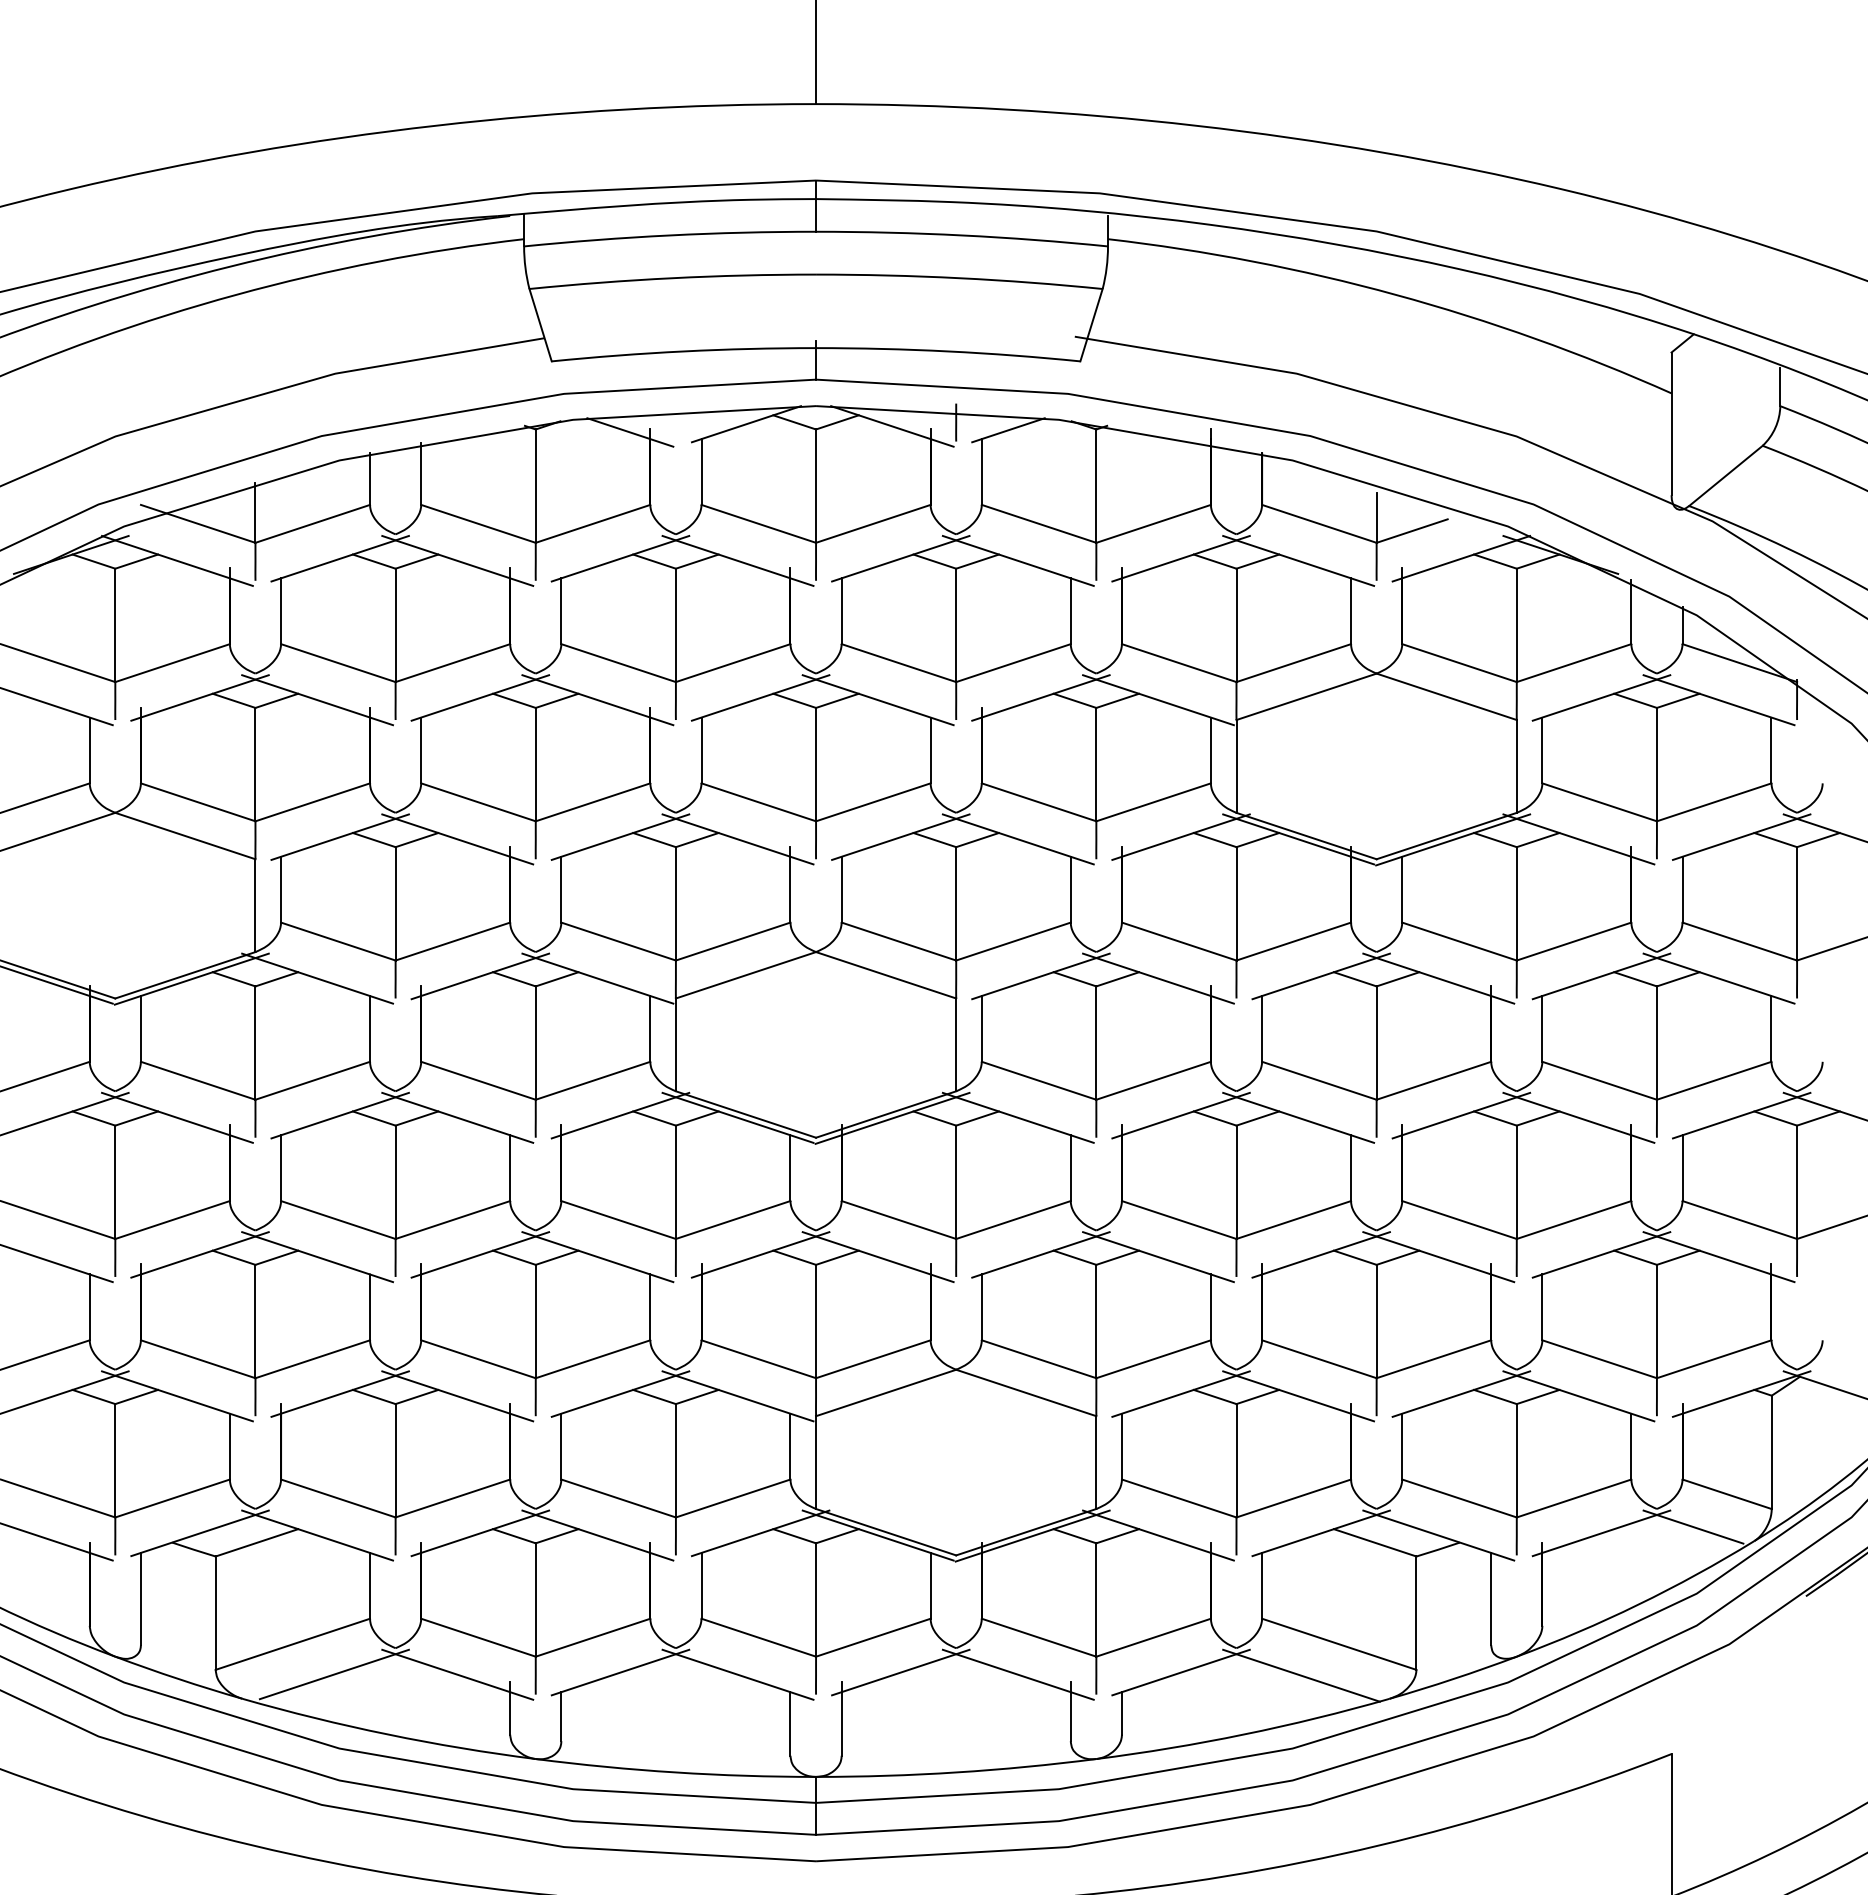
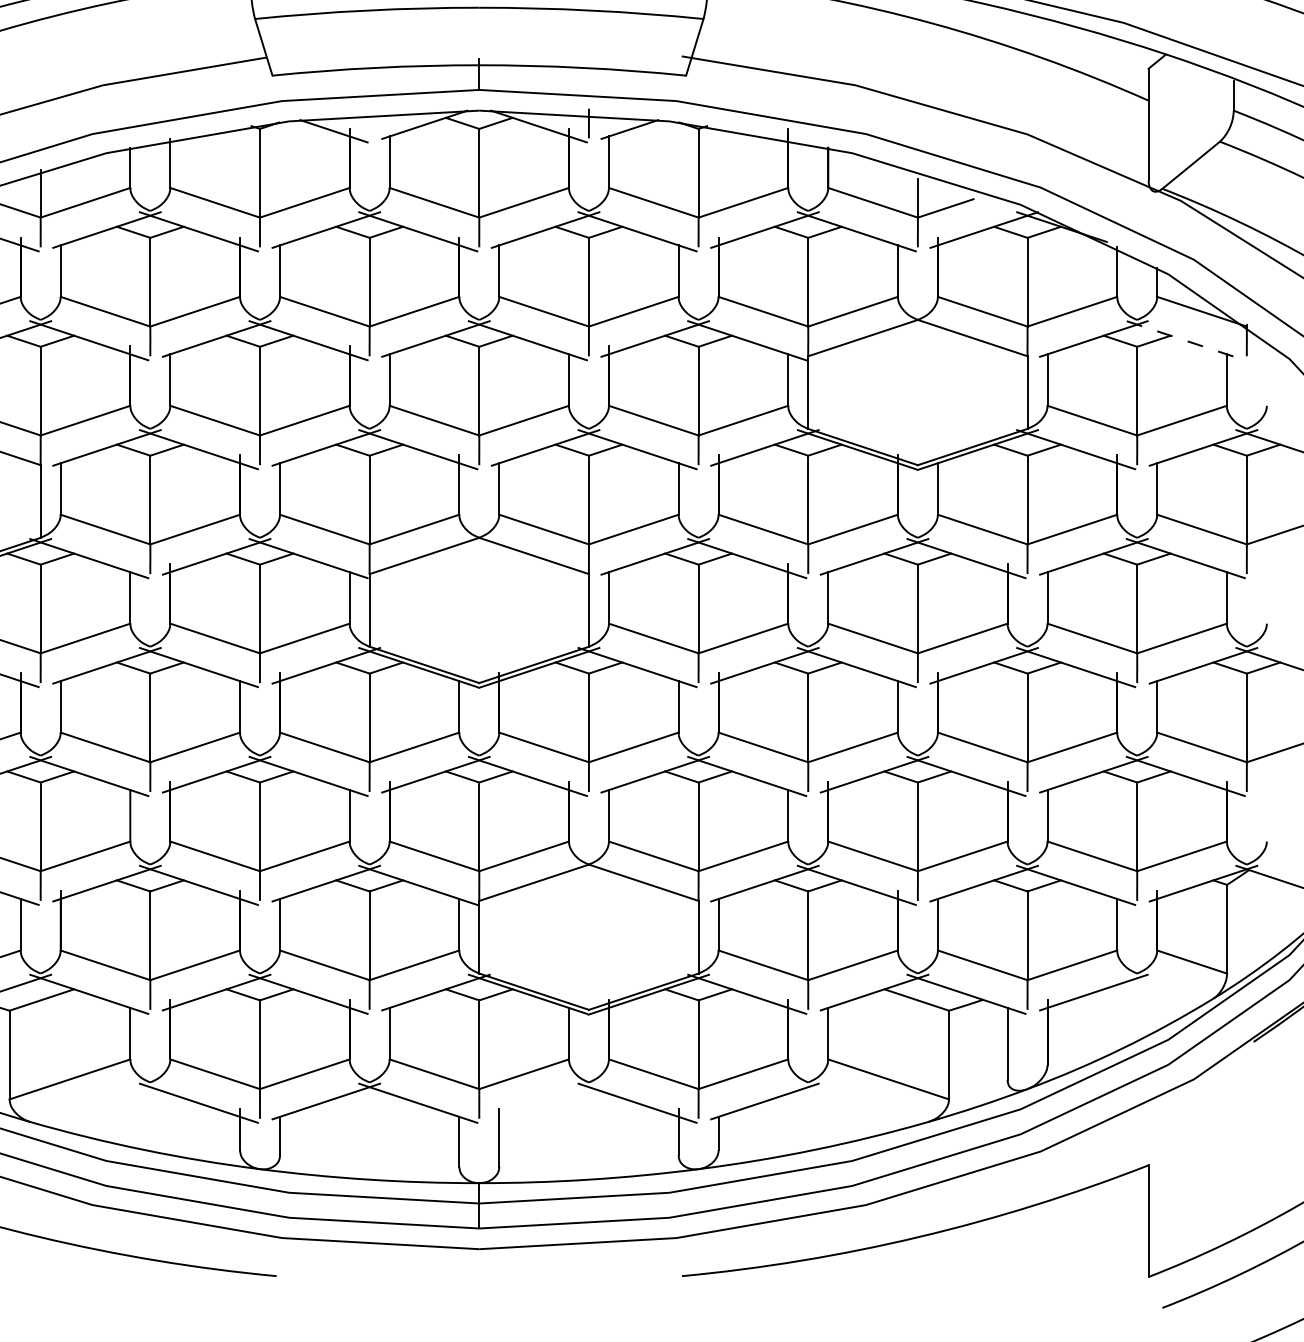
line: (1719, 700) -> (1186, 340), solid -> dashed
line: (1693, 1526) -> (1165, 987), removed
line: (900, 1672) -> (545, 1101), removed
line: (333, 1674) -> (101, 1103), removed
line: (1301, 1675) -> (859, 1103), removed

